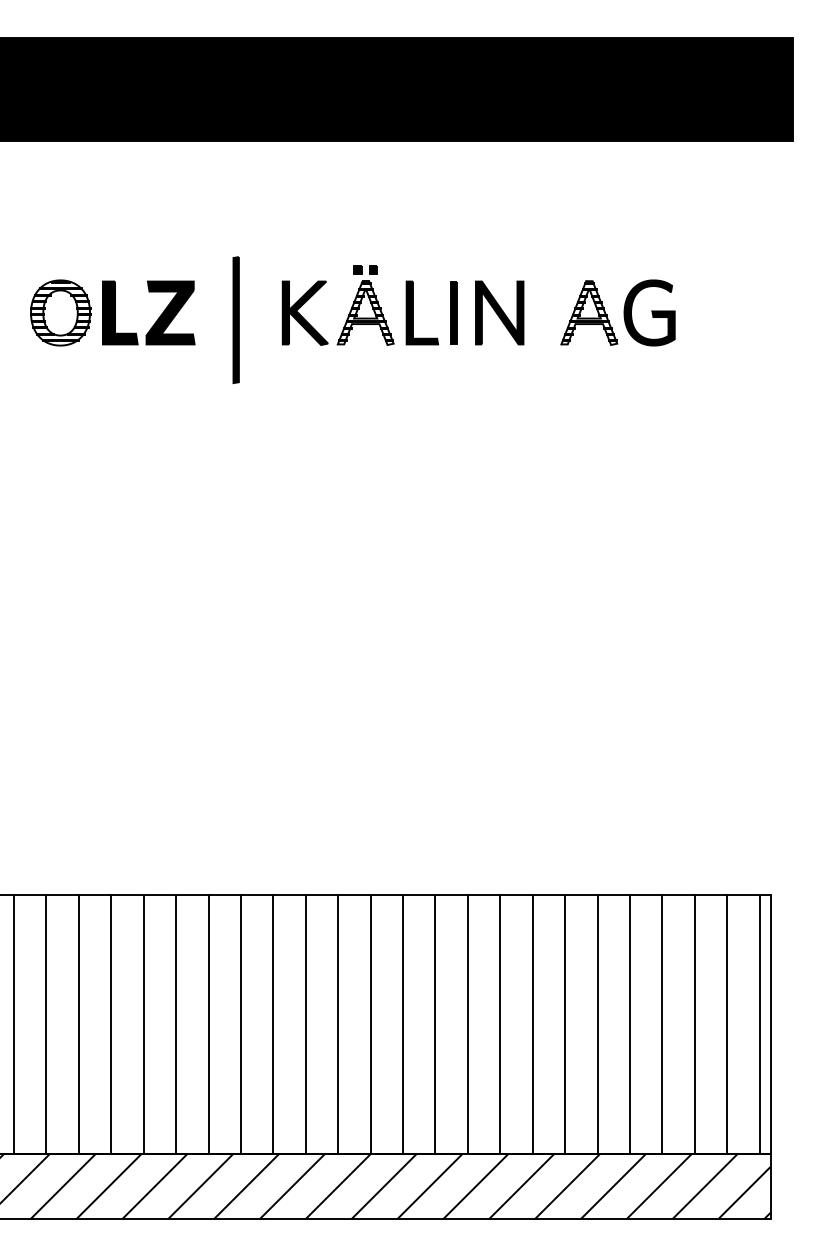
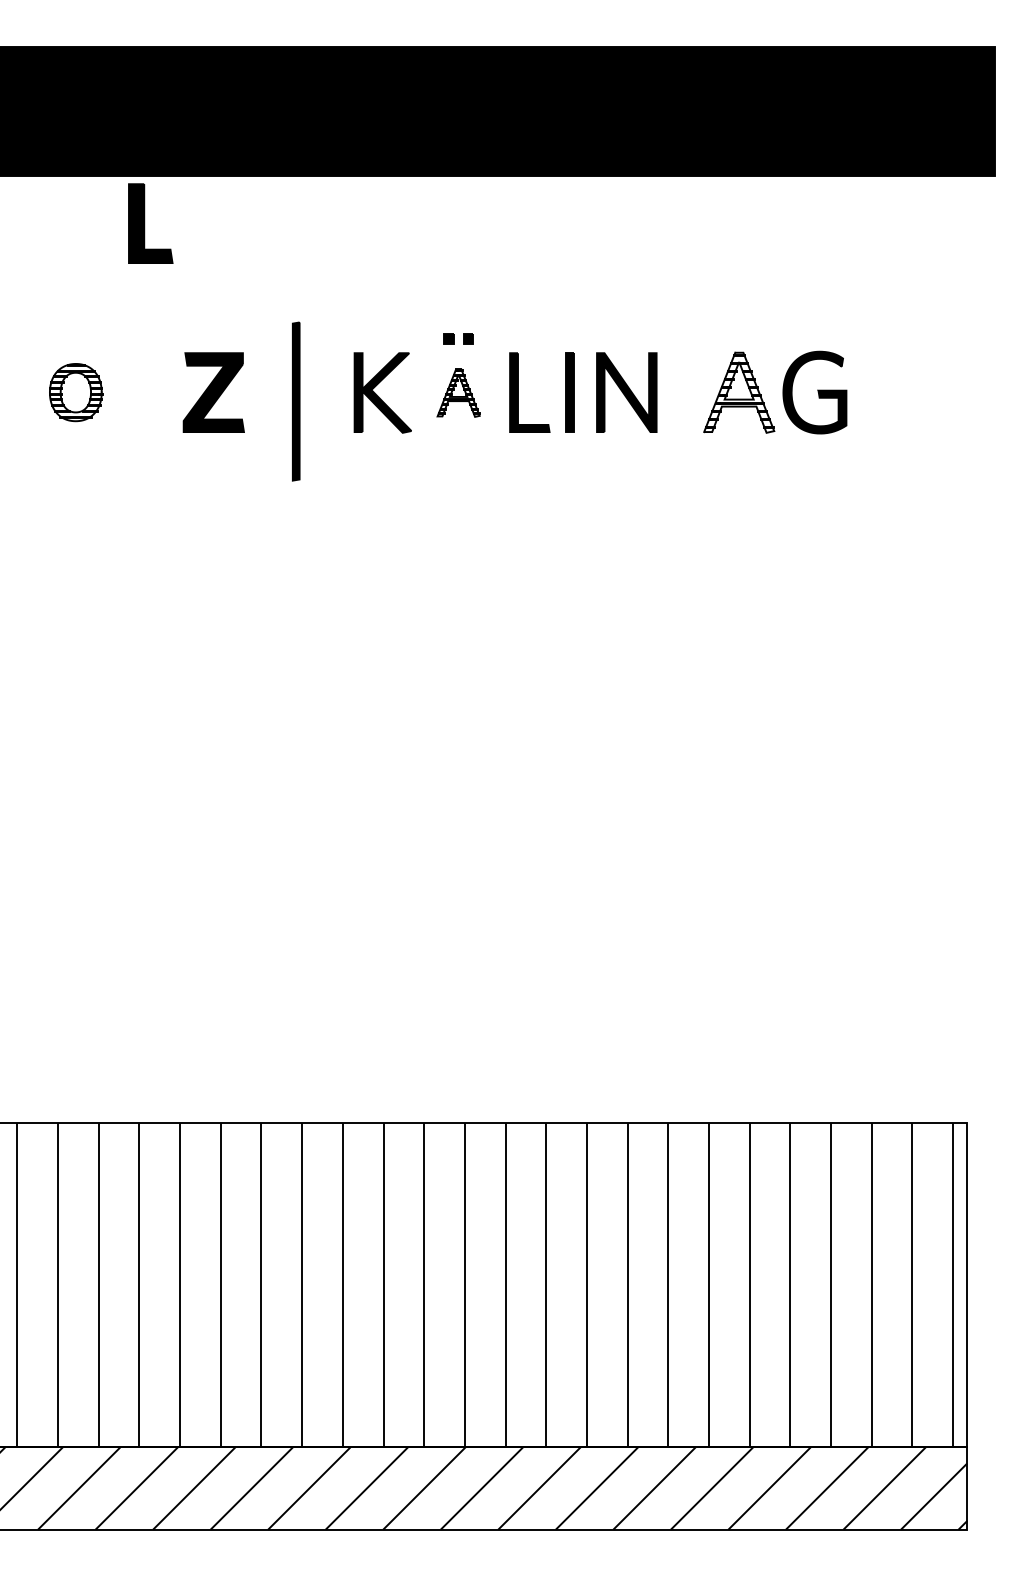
part: (60, 312) -> (75, 392), size x0.7
part: (120, 312) -> (150, 223), moved
part: (365, 312) -> (458, 392), size x0.6

